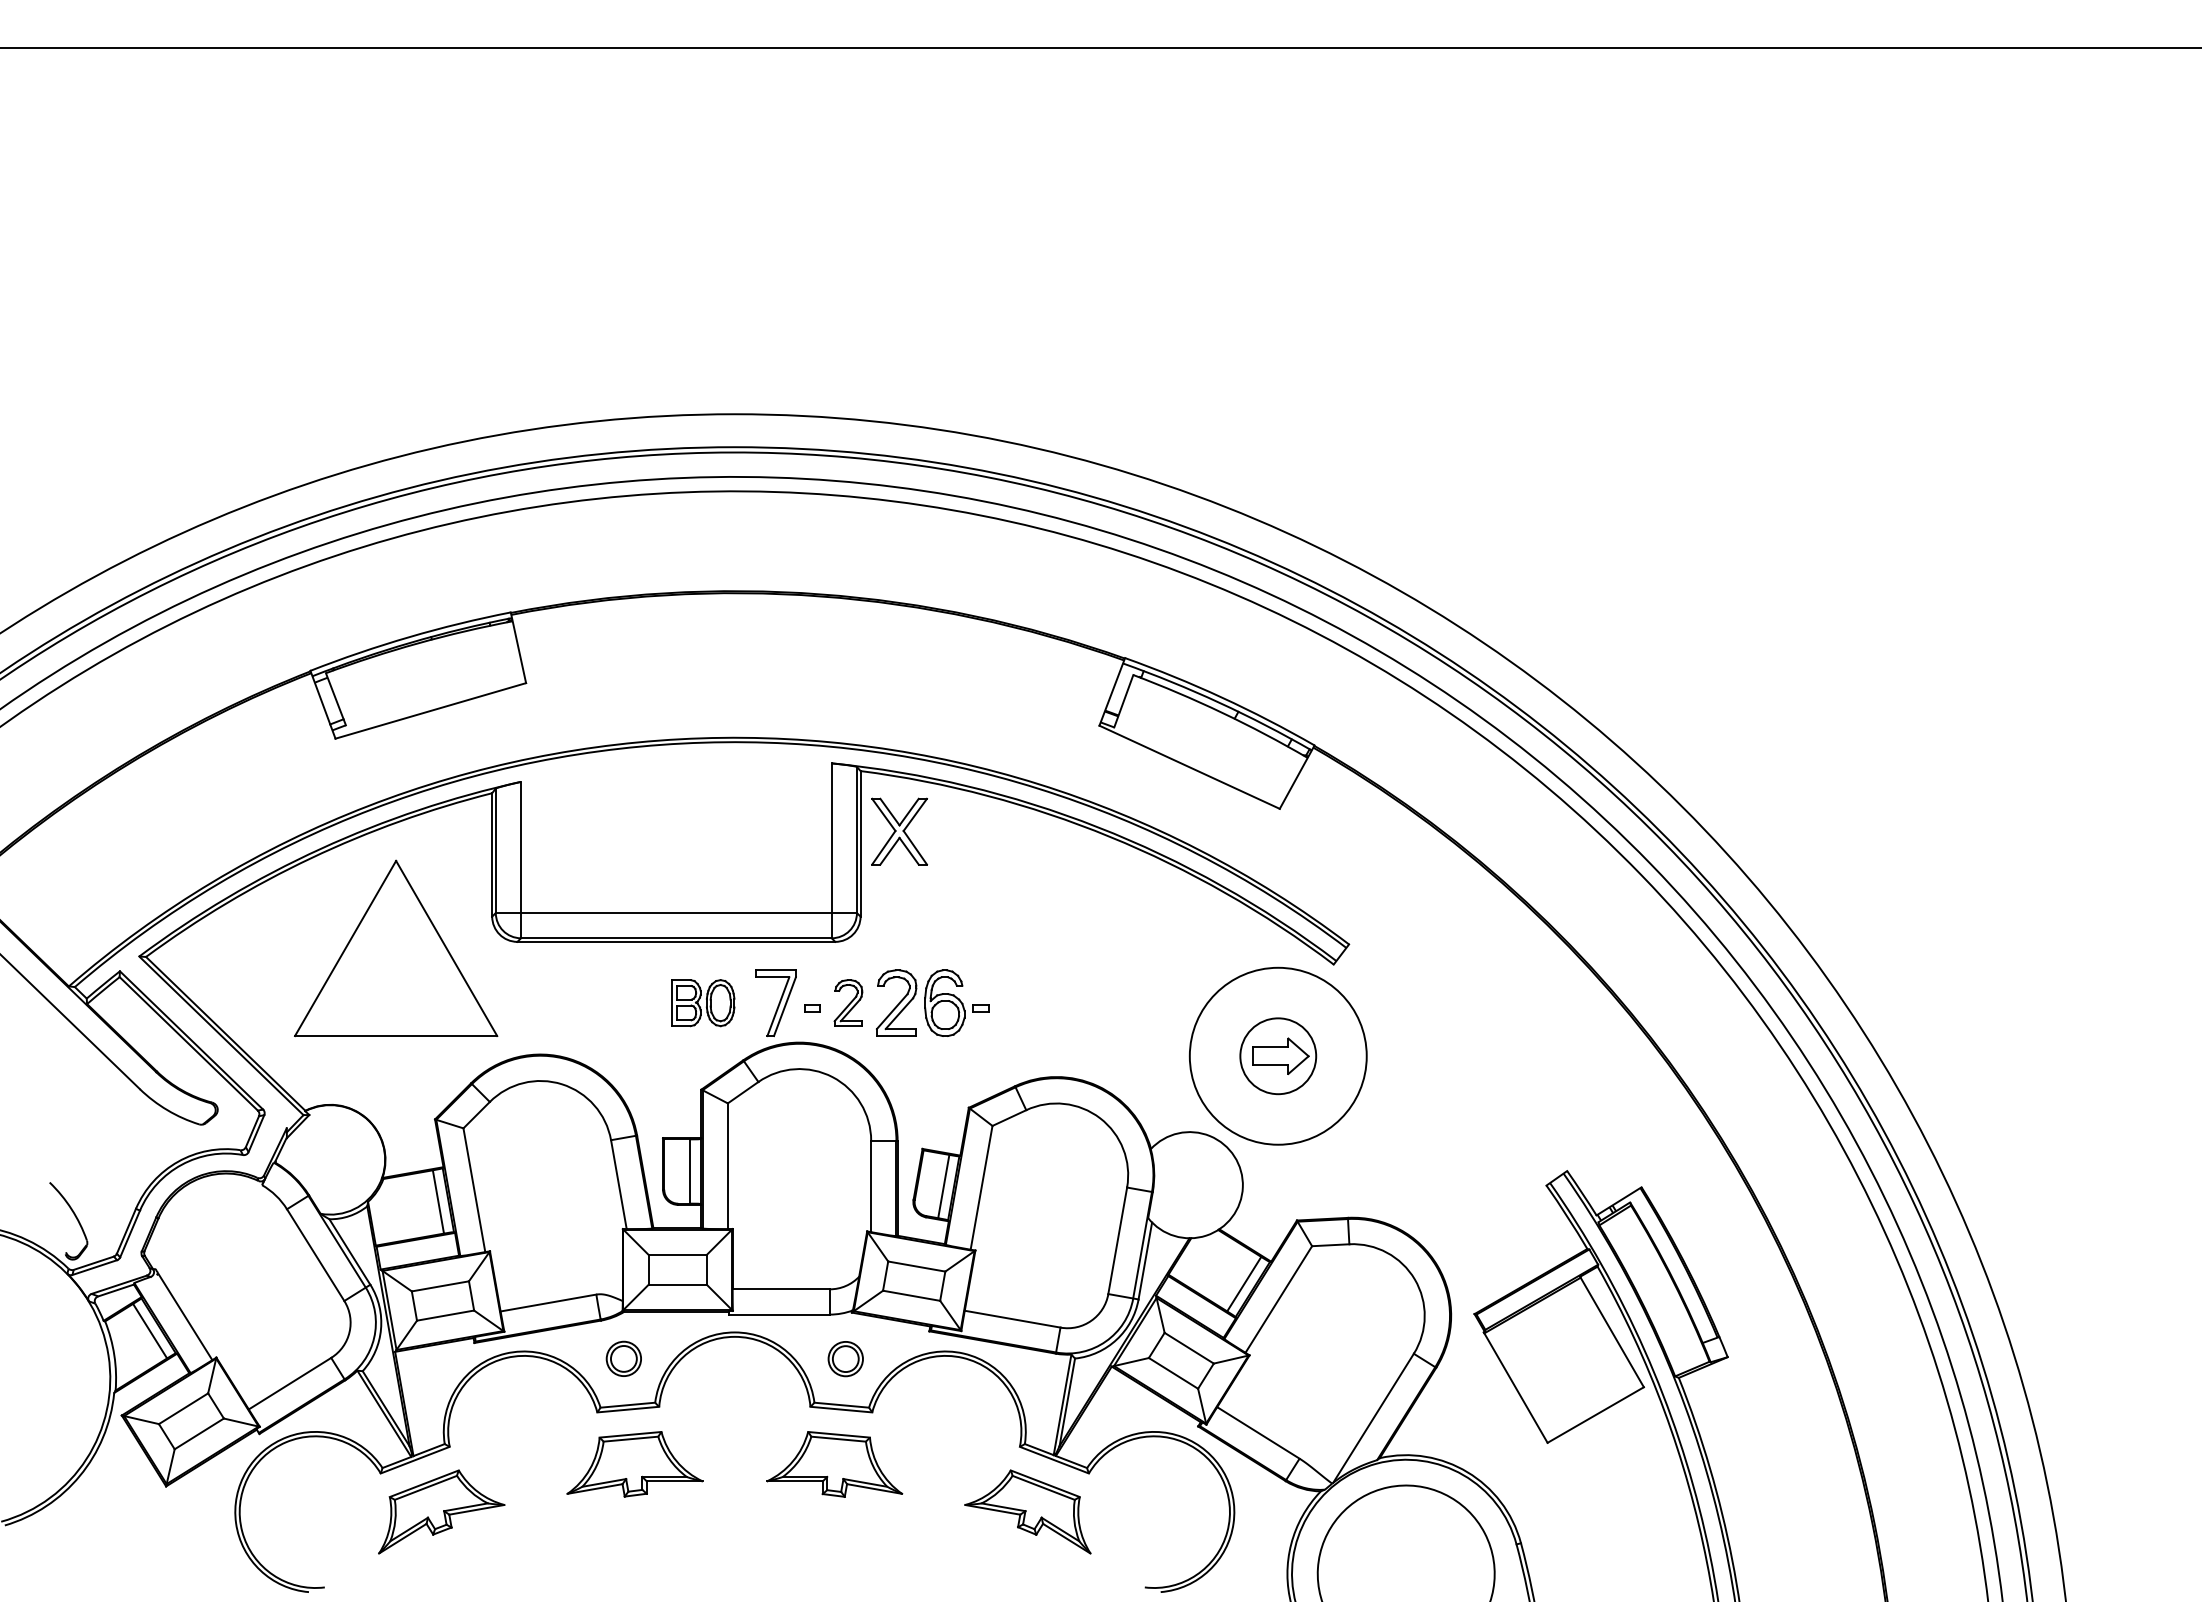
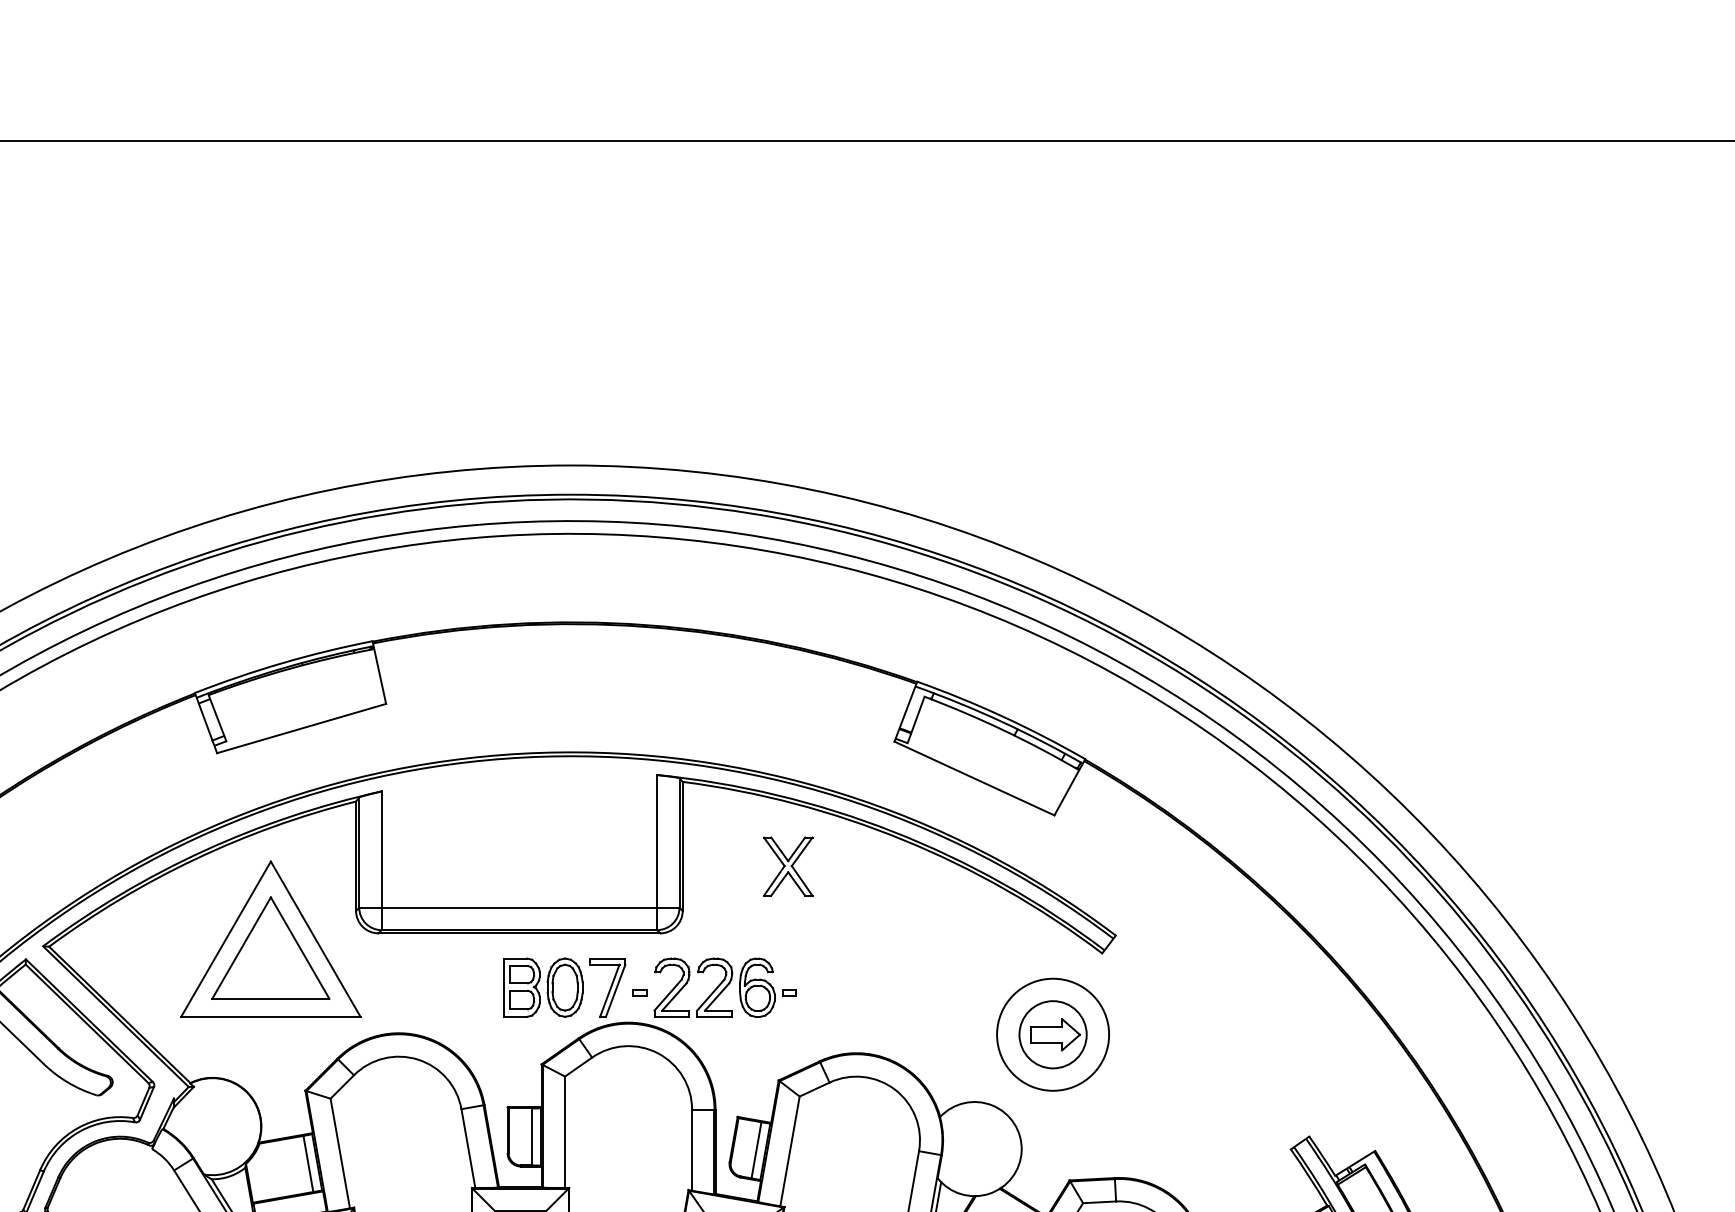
part: (899, 831) -> (788, 866), moved
part: (396, 958) -> (271, 948), added
part: (703, 1002) -> (543, 987), size x1.43
part: (848, 1002) -> (672, 987), size x1.43
circle: (1278, 1056) -> (1053, 1034), size x0.71

